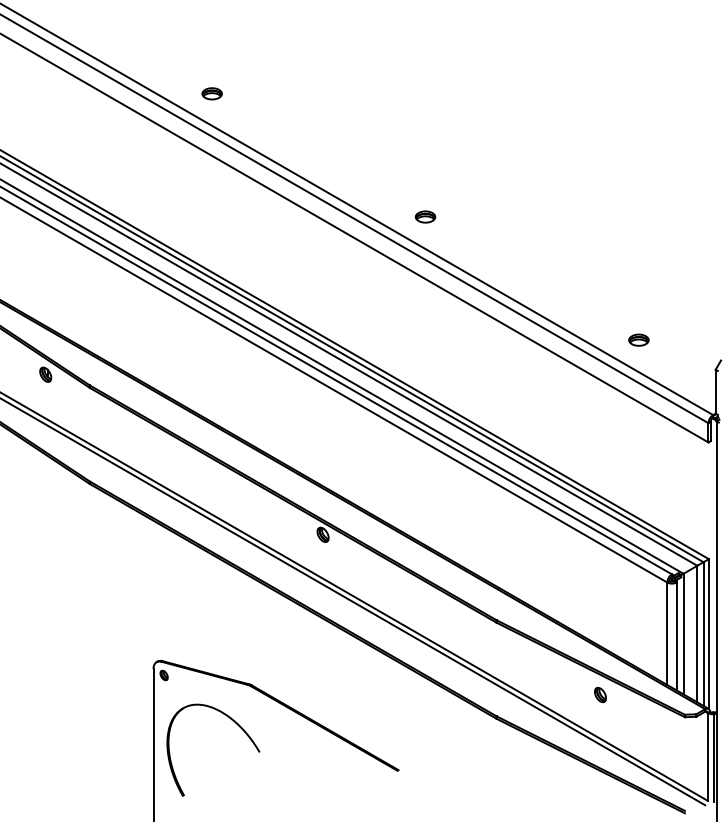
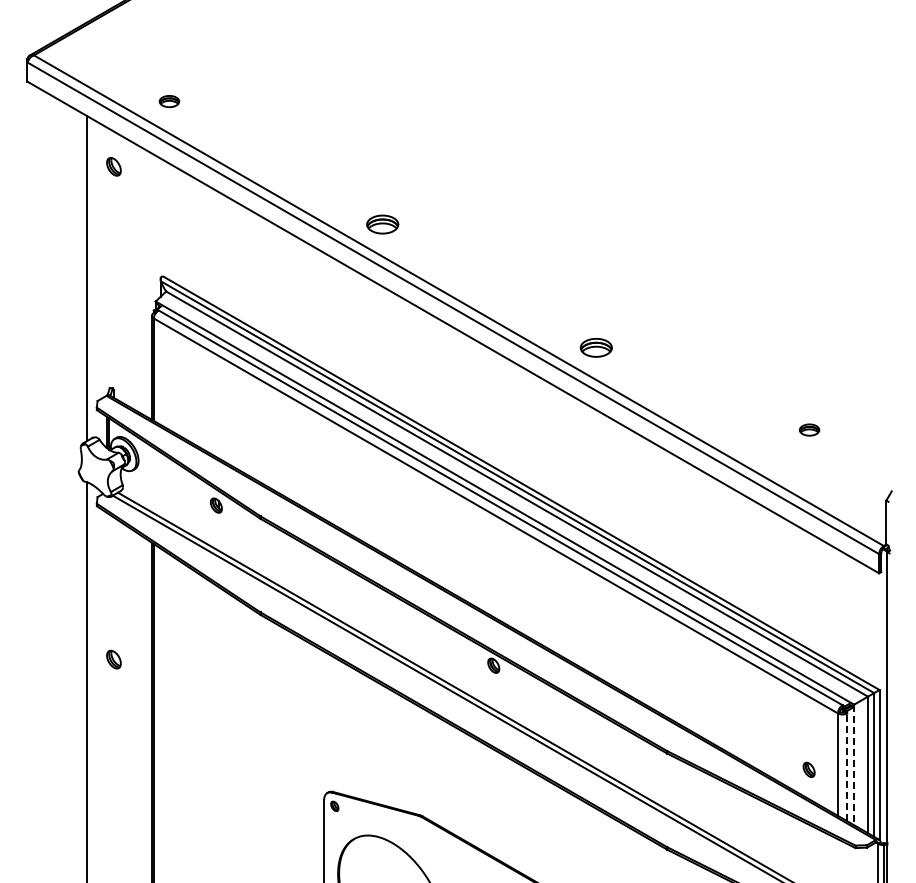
part: (211, 93) -> (382, 224), size x1.6
part: (424, 216) -> (595, 347), size x1.6
part: (638, 339) -> (809, 429), moved
line: (683, 634) -> (854, 765), solid -> dashed
line: (676, 636) -> (847, 767), solid -> dashed
part: (599, 694) -> (808, 769), moved

